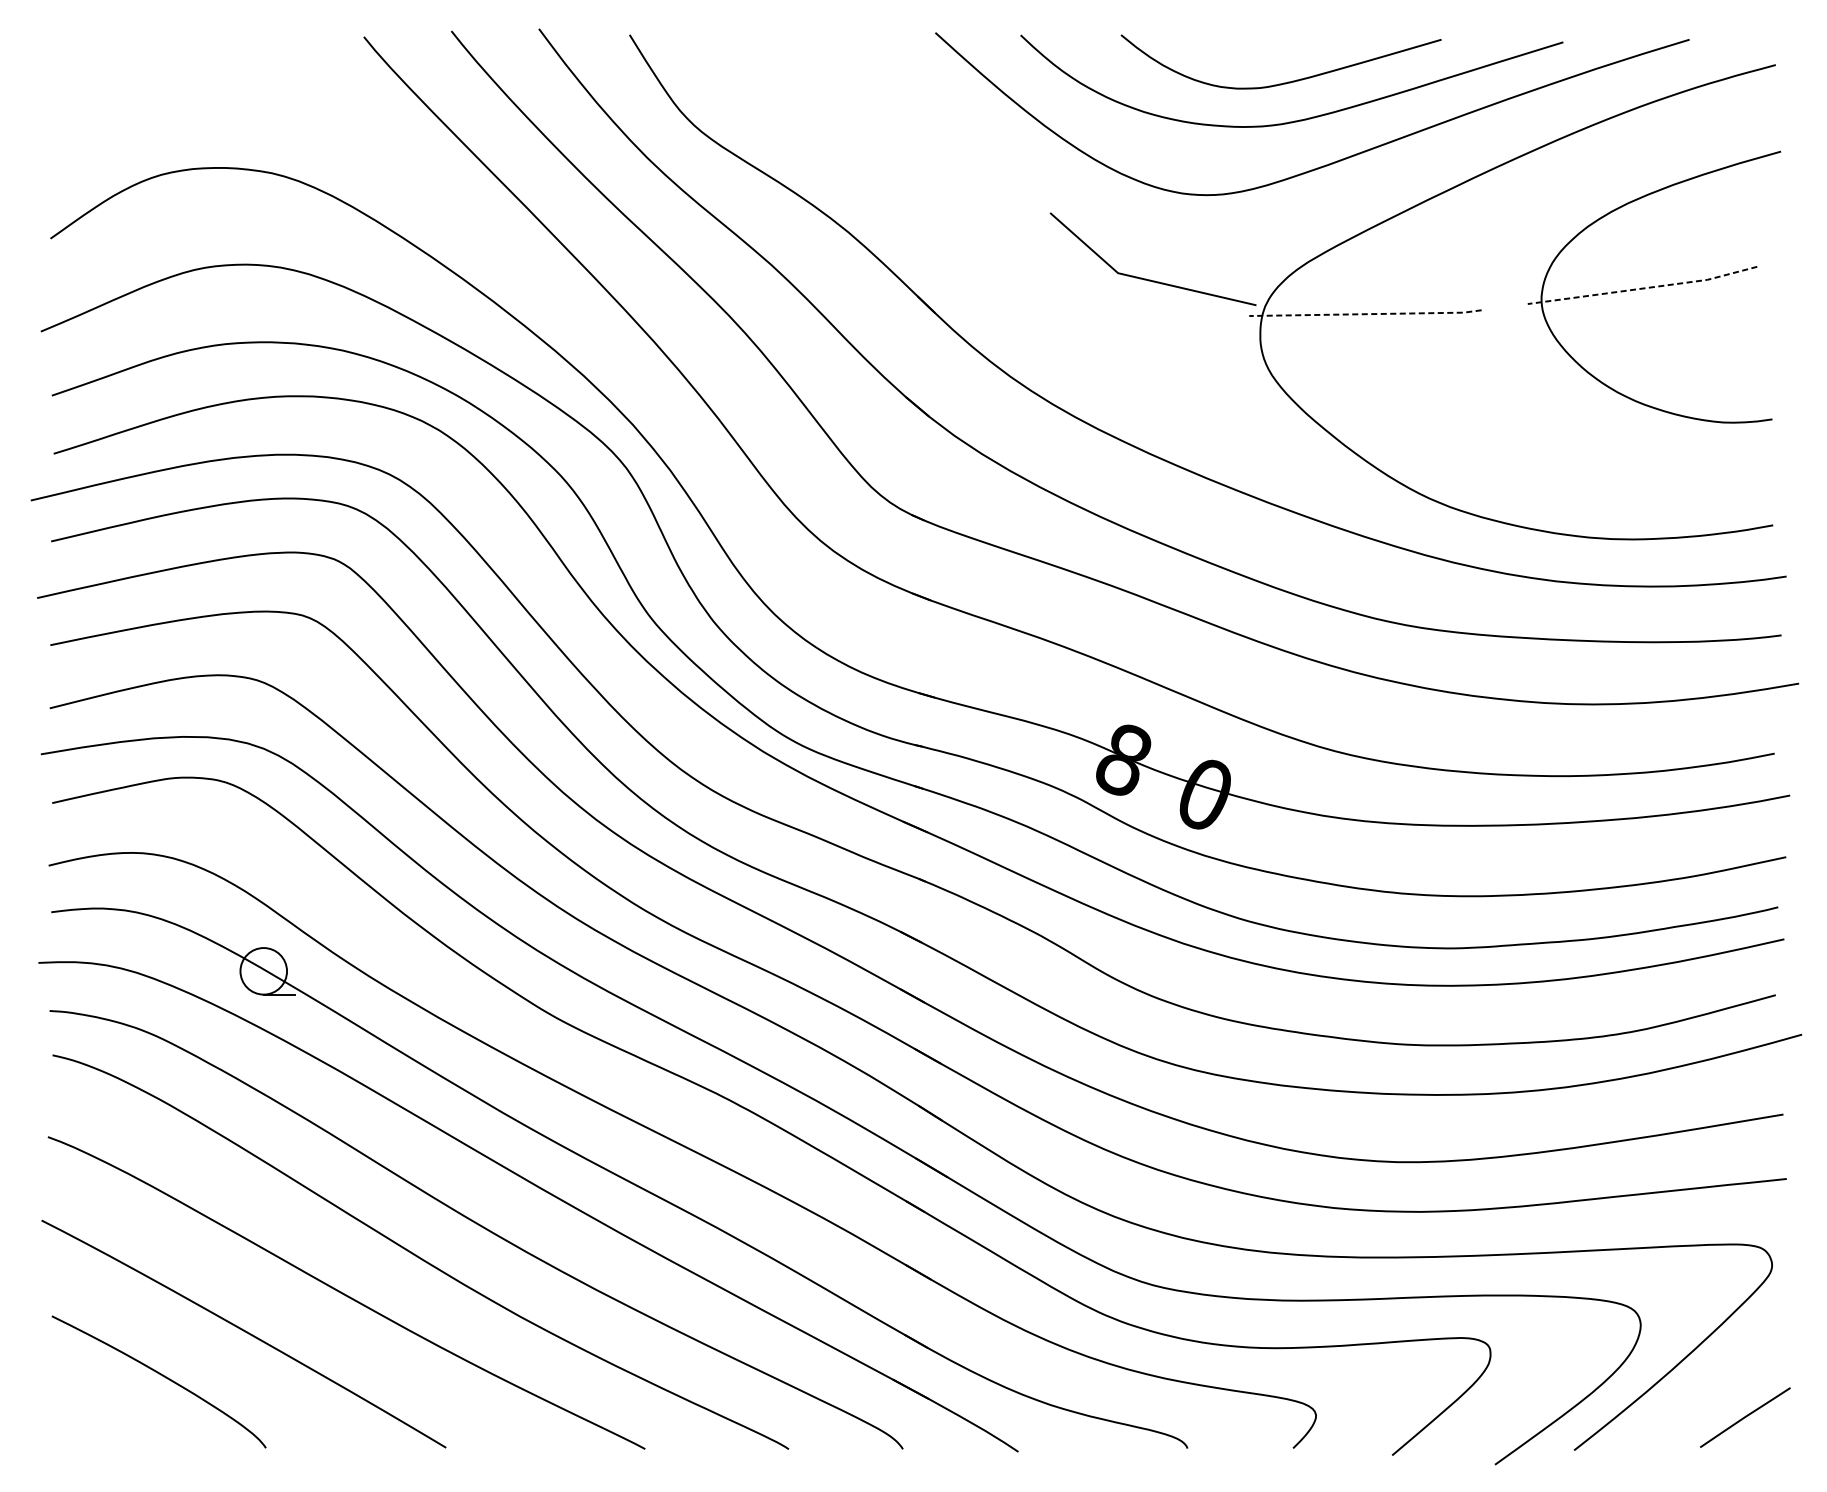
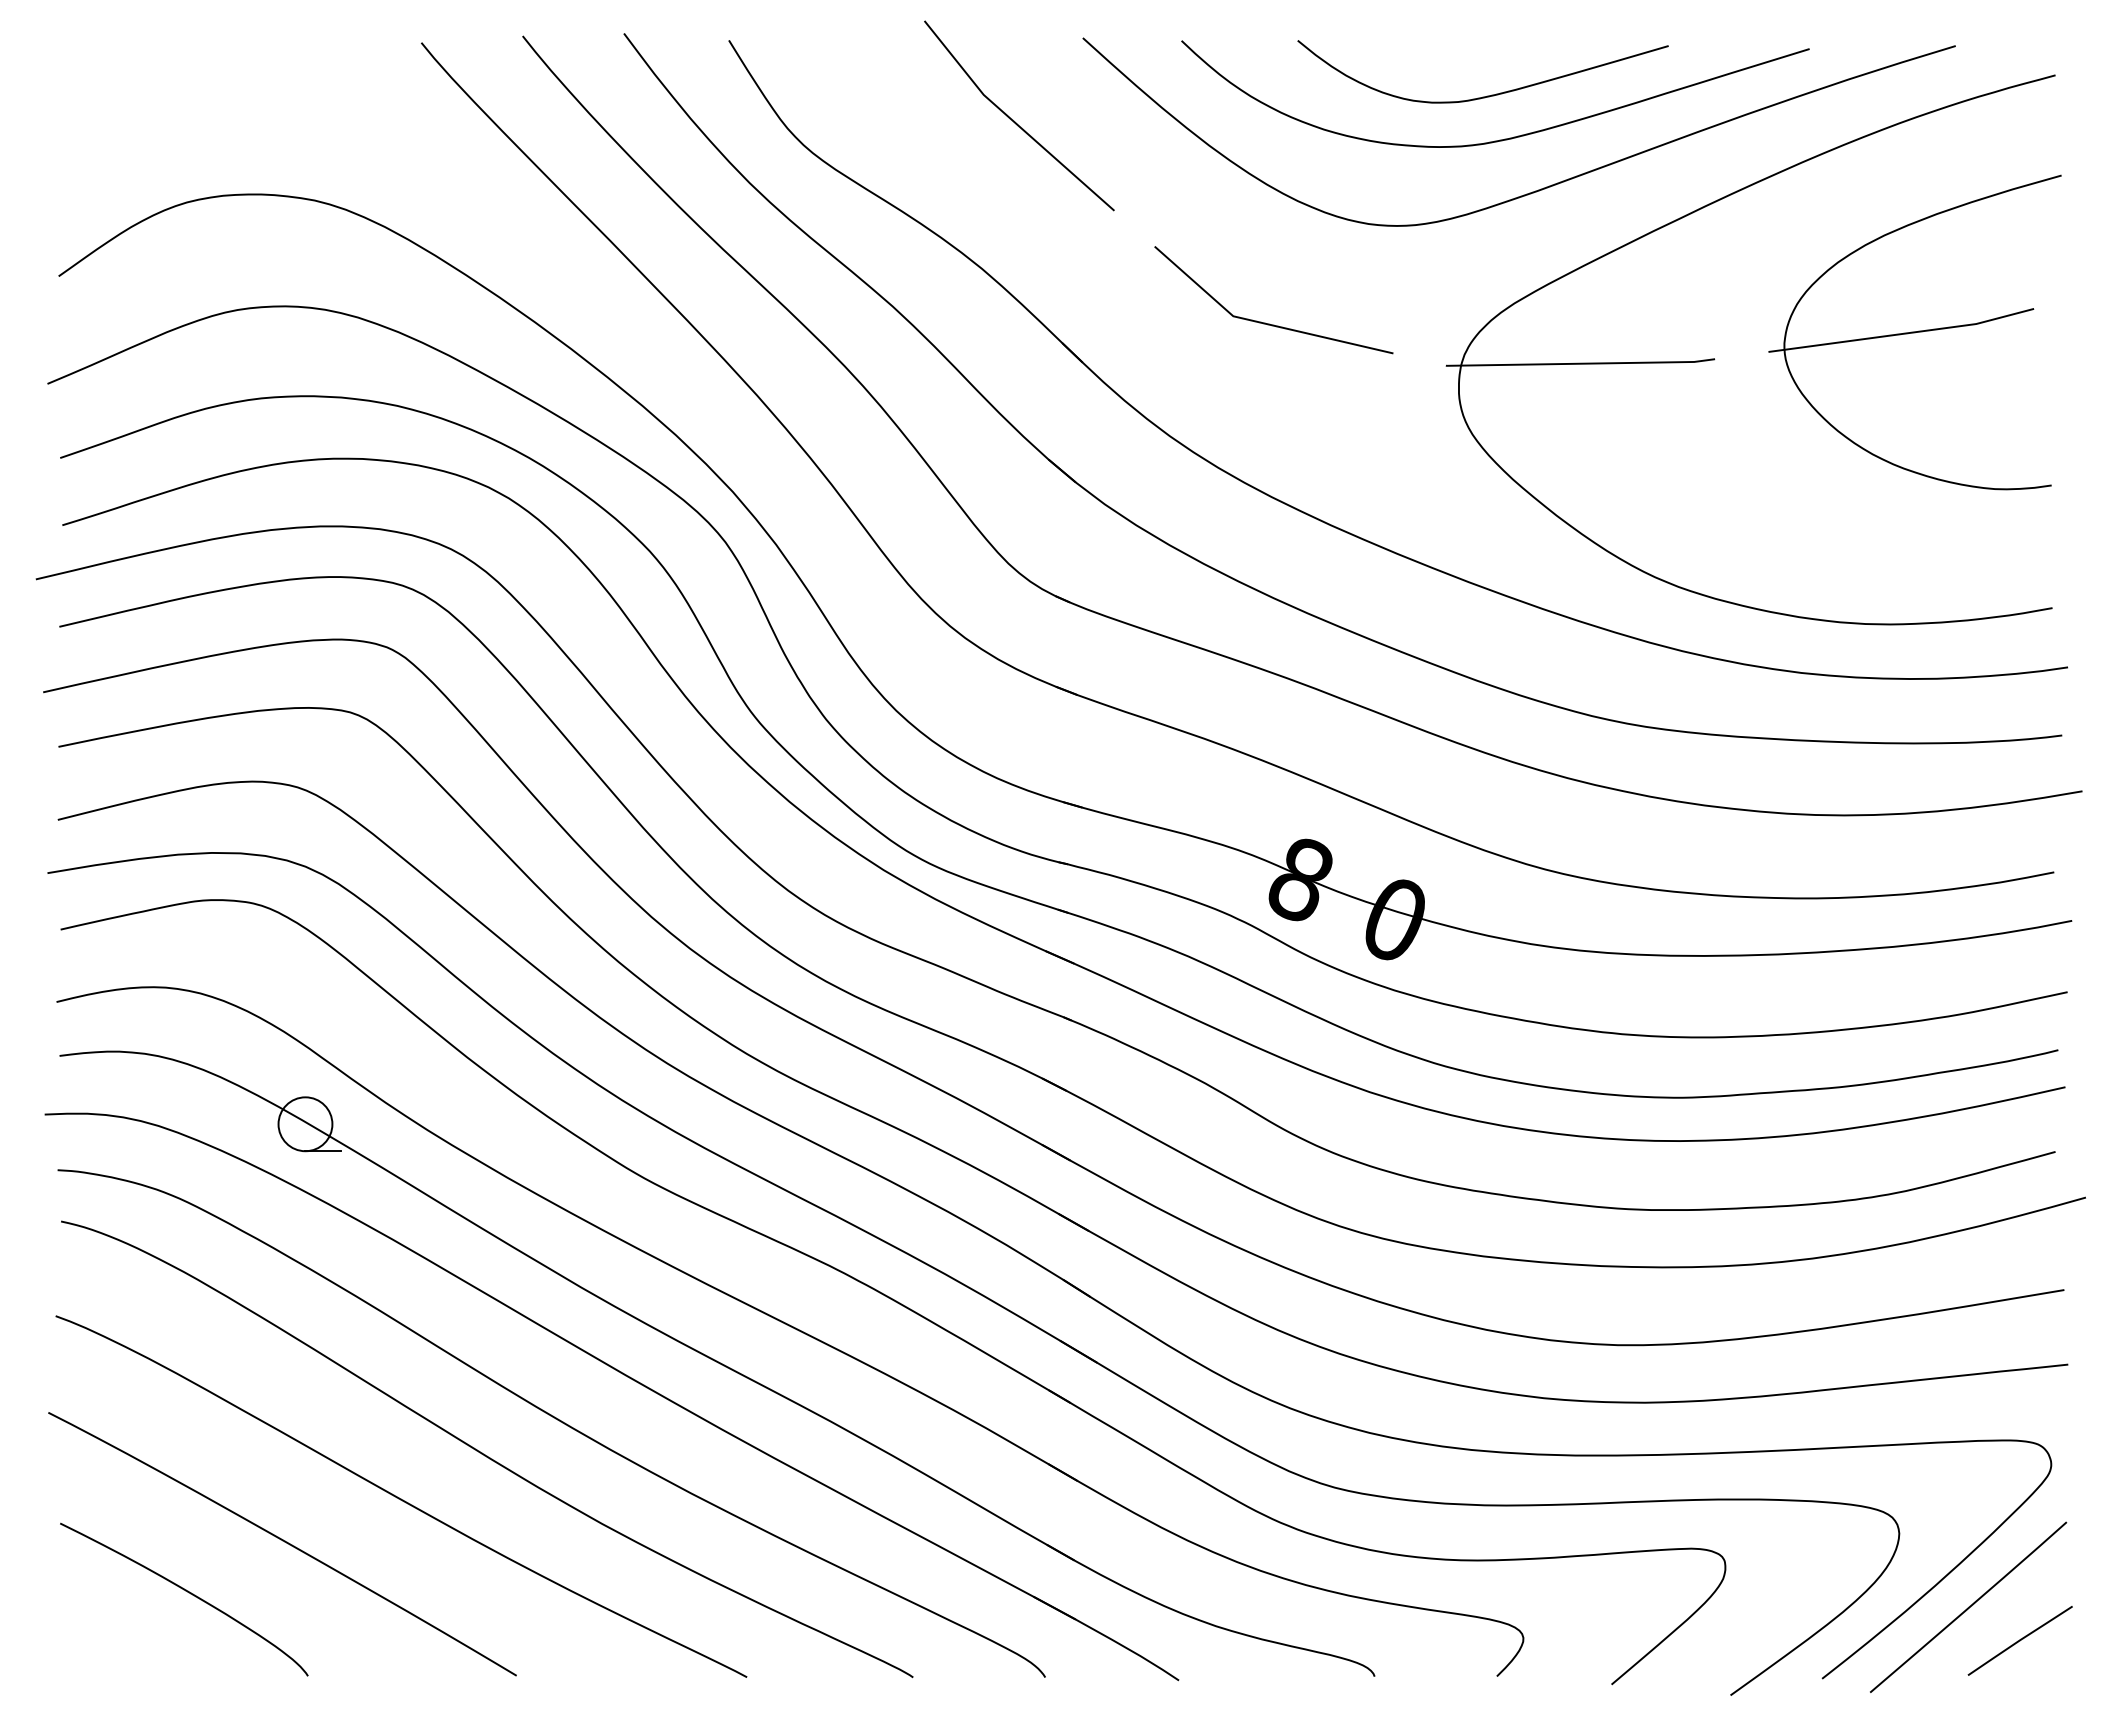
line: (876, 104) -> (1014, 120), added
line: (1149, 279) -> (1269, 323), moved
line: (1643, 288) -> (1902, 334), dashed -> solid
line: (1365, 314) -> (1580, 363), dashed -> solid
line: (1700, 1387) -> (1968, 1606), added

